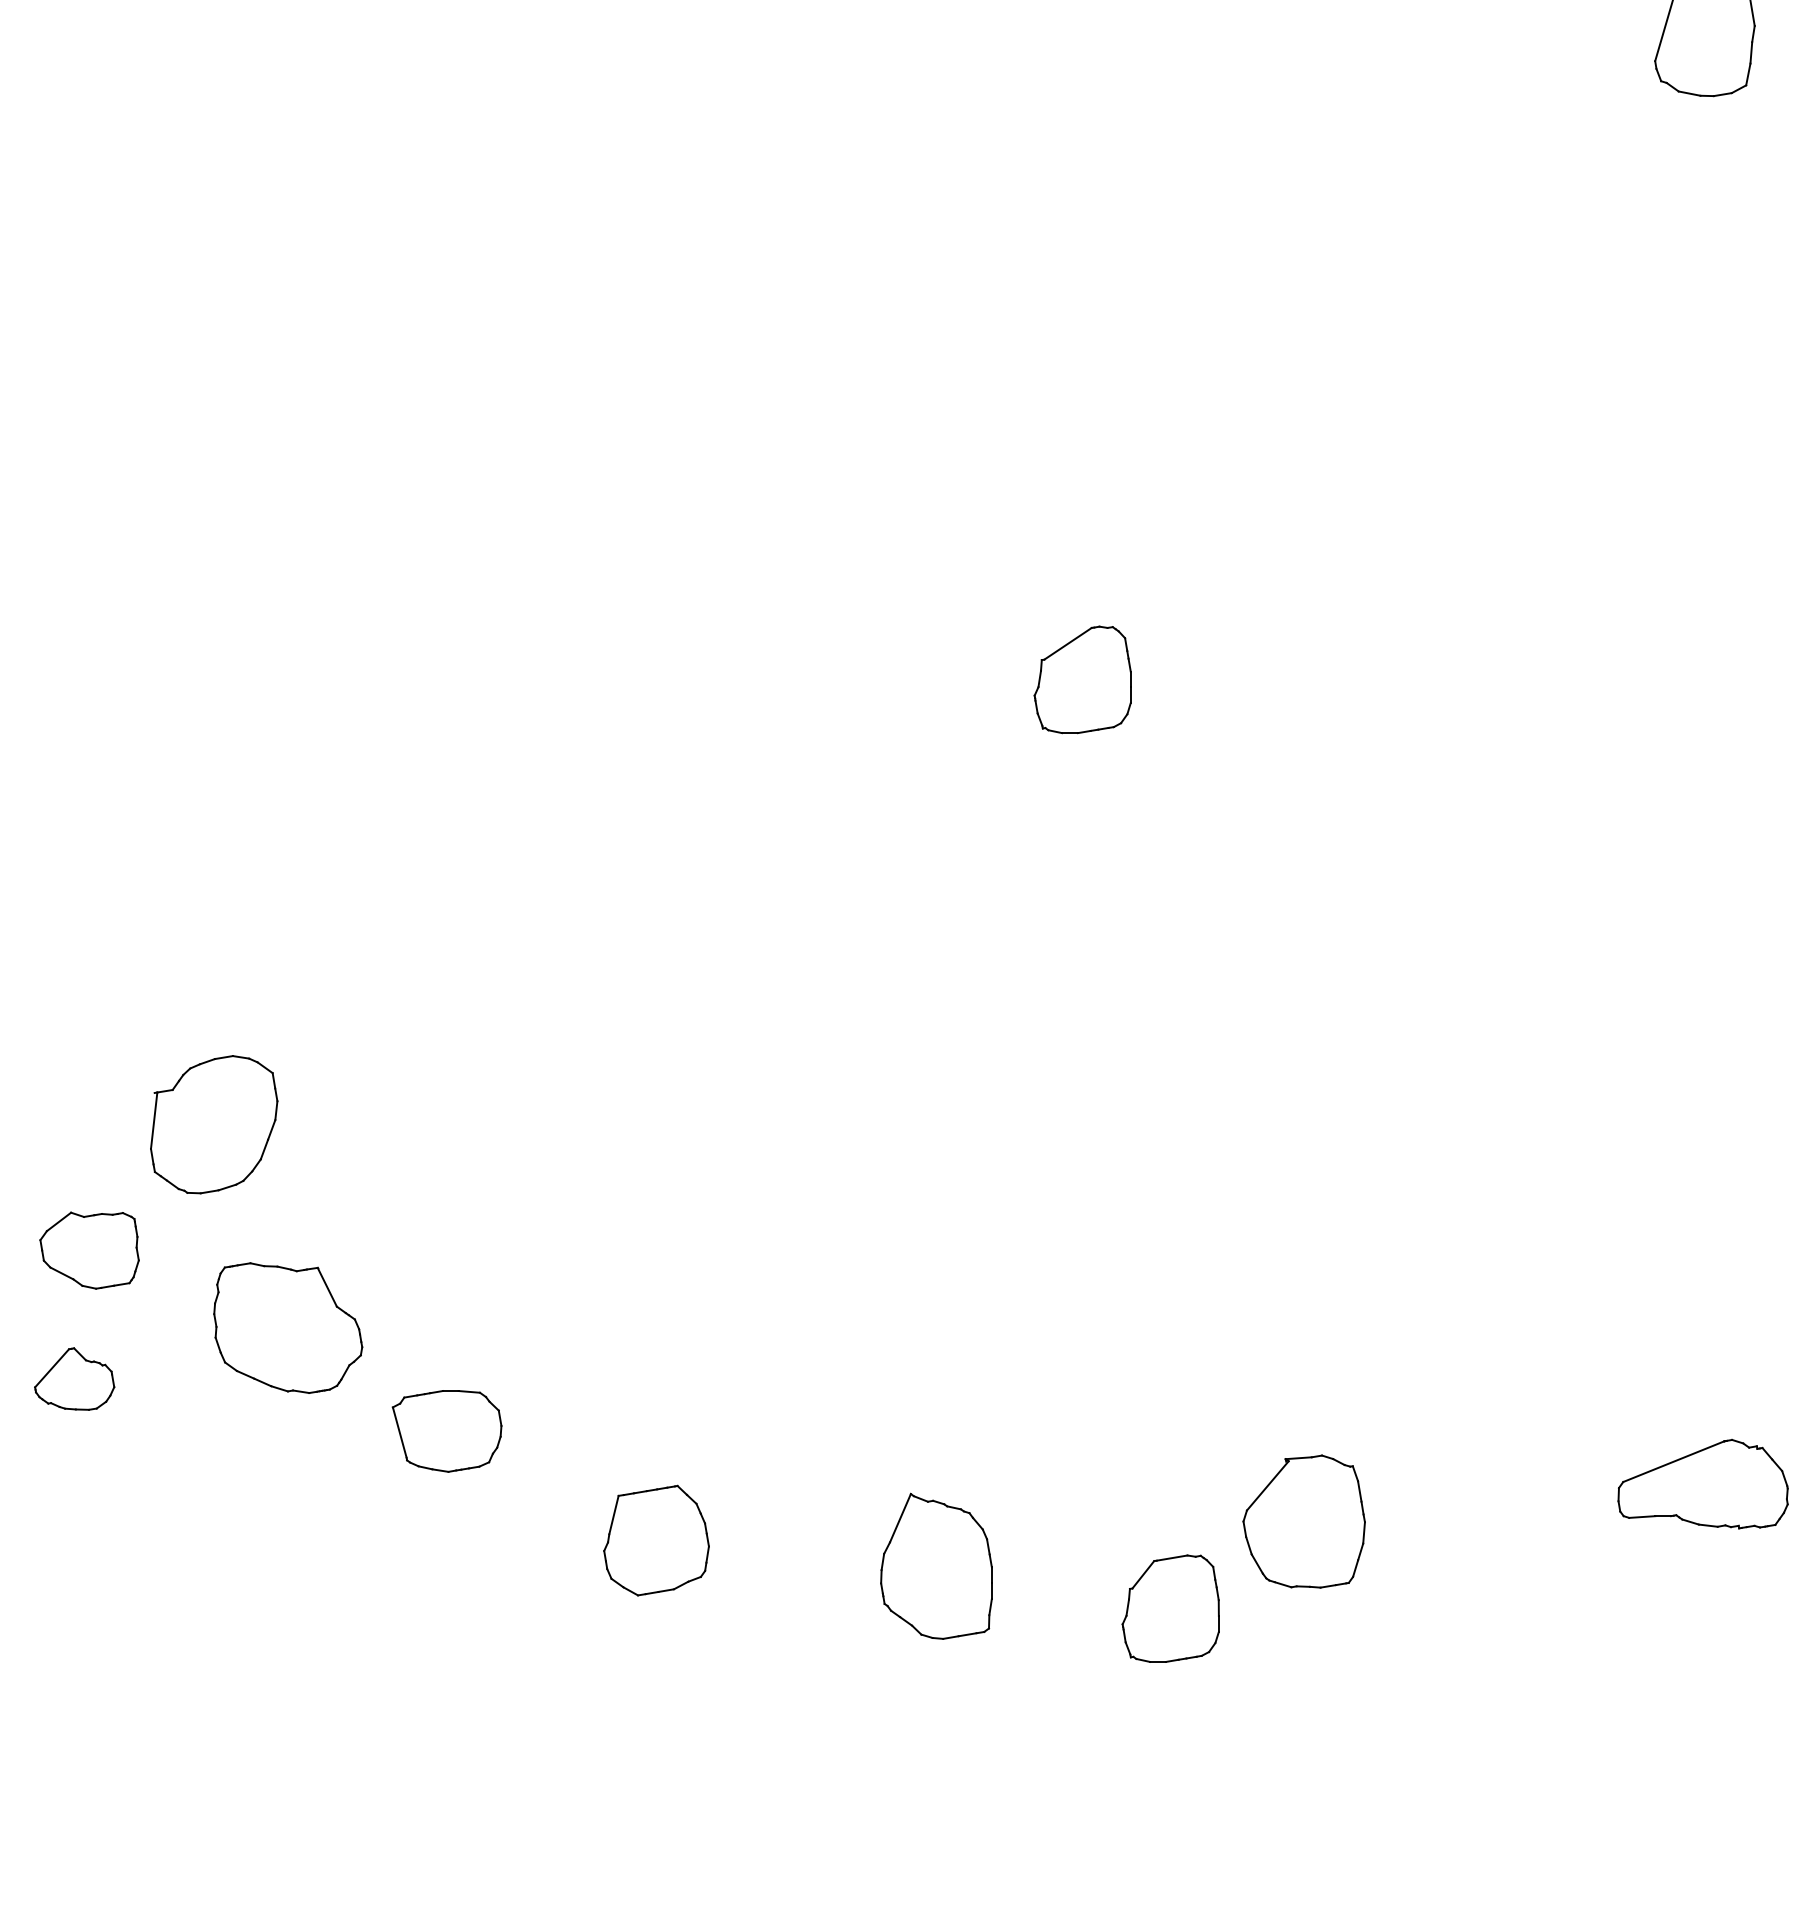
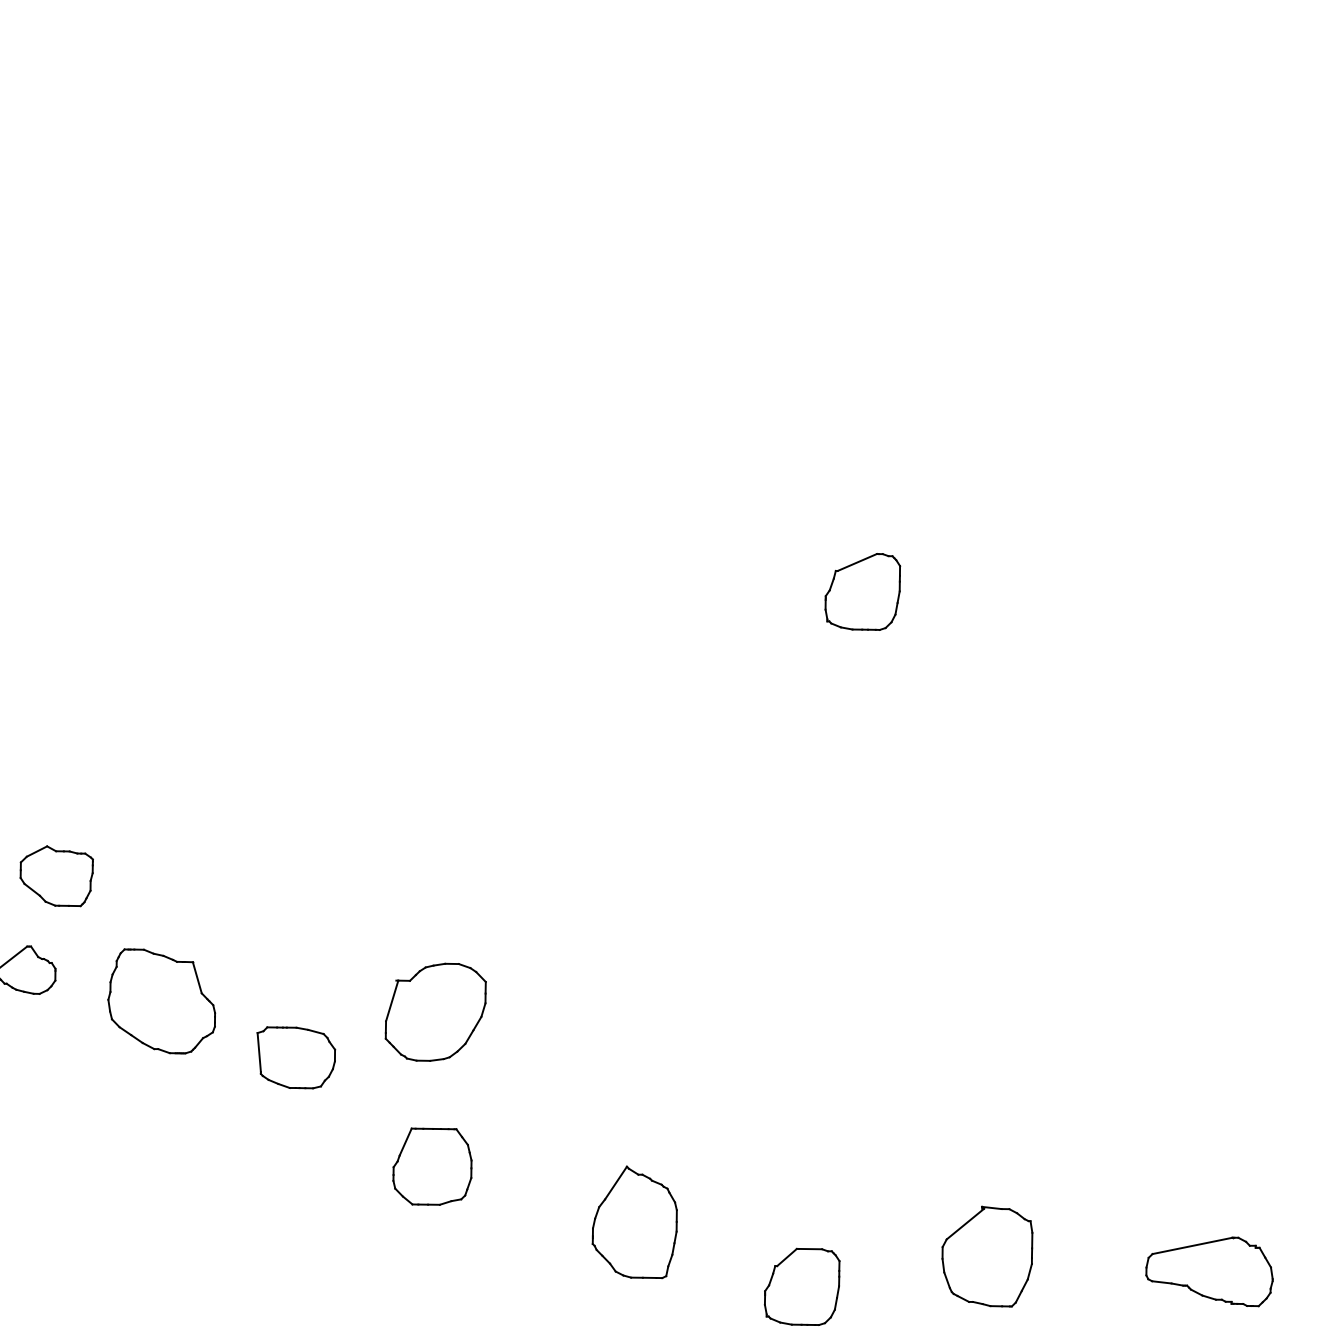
part: (214, 1124) -> (436, 1011), moved
part: (288, 1327) -> (163, 1002), moved
part: (1303, 1521) -> (986, 1255), moved

